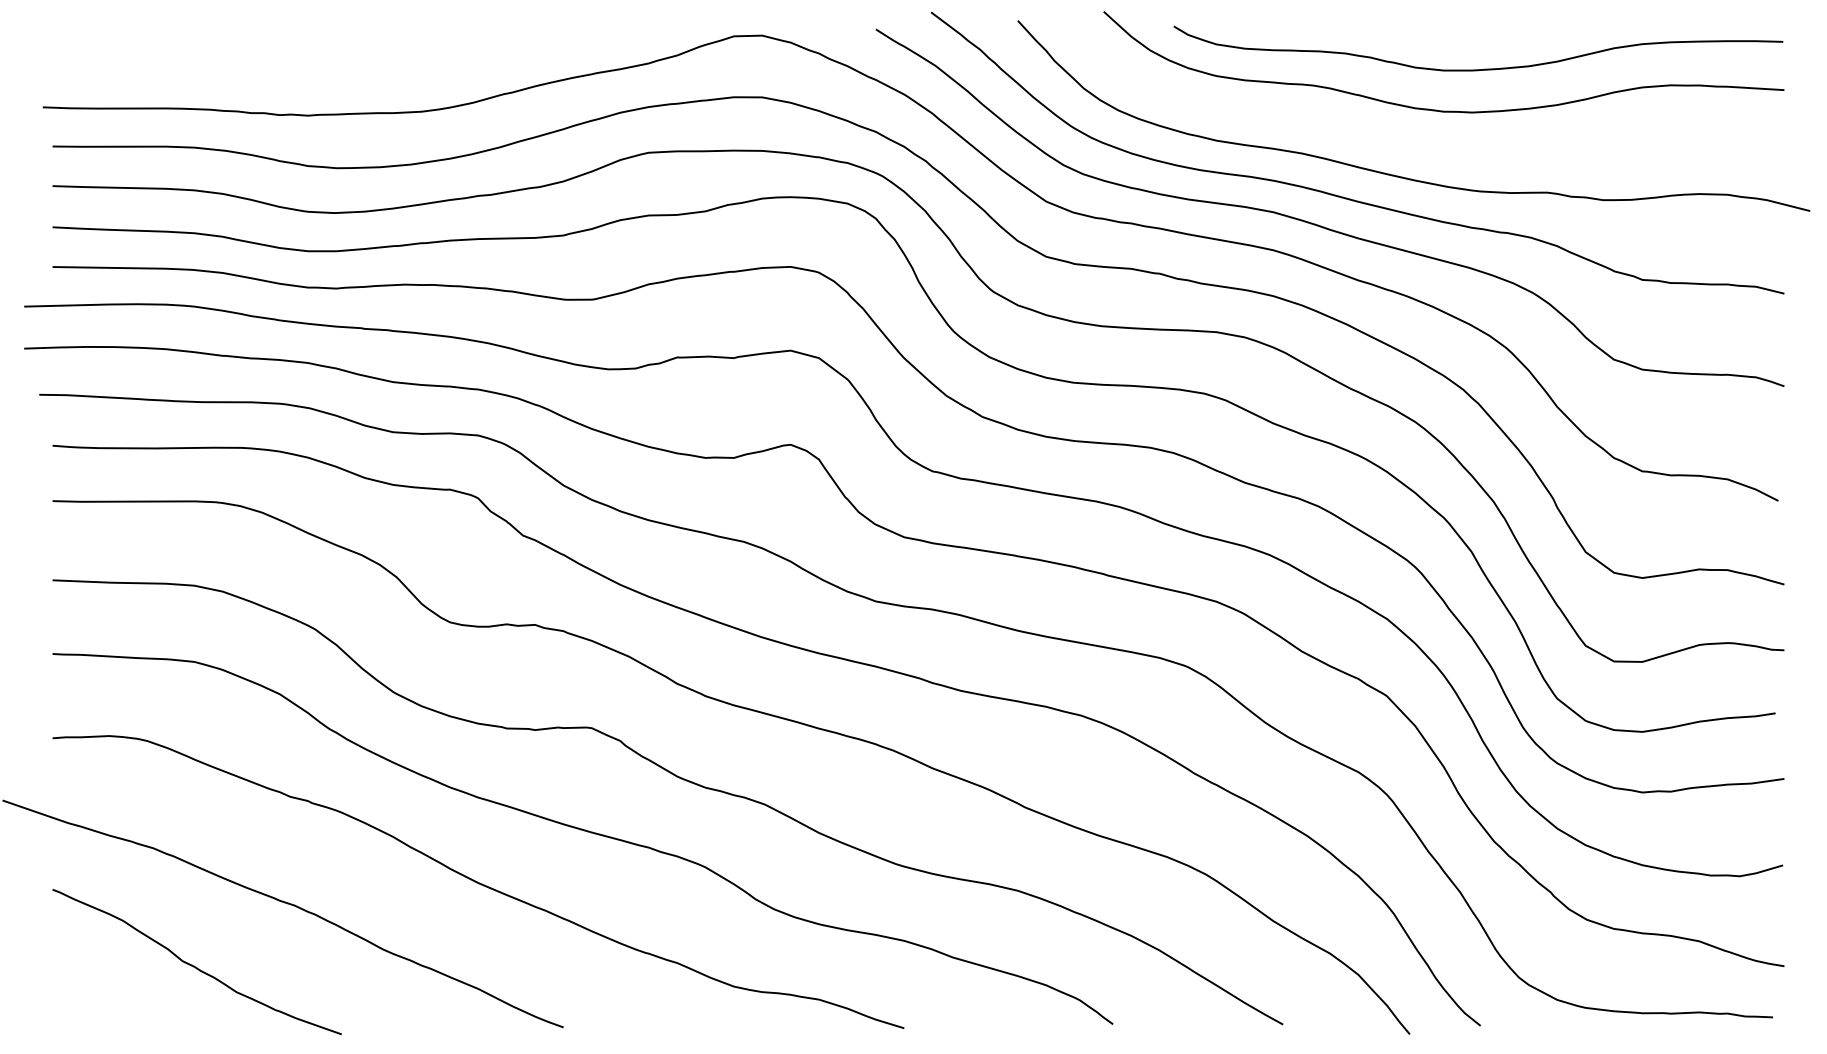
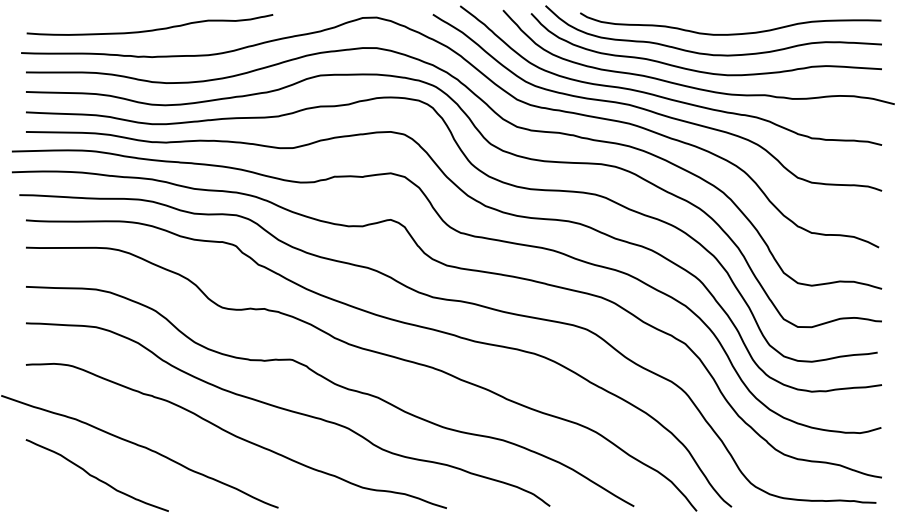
curve: (304, 59) -> (150, 29), added
curve: (1415, 142) -> (699, 70), added

